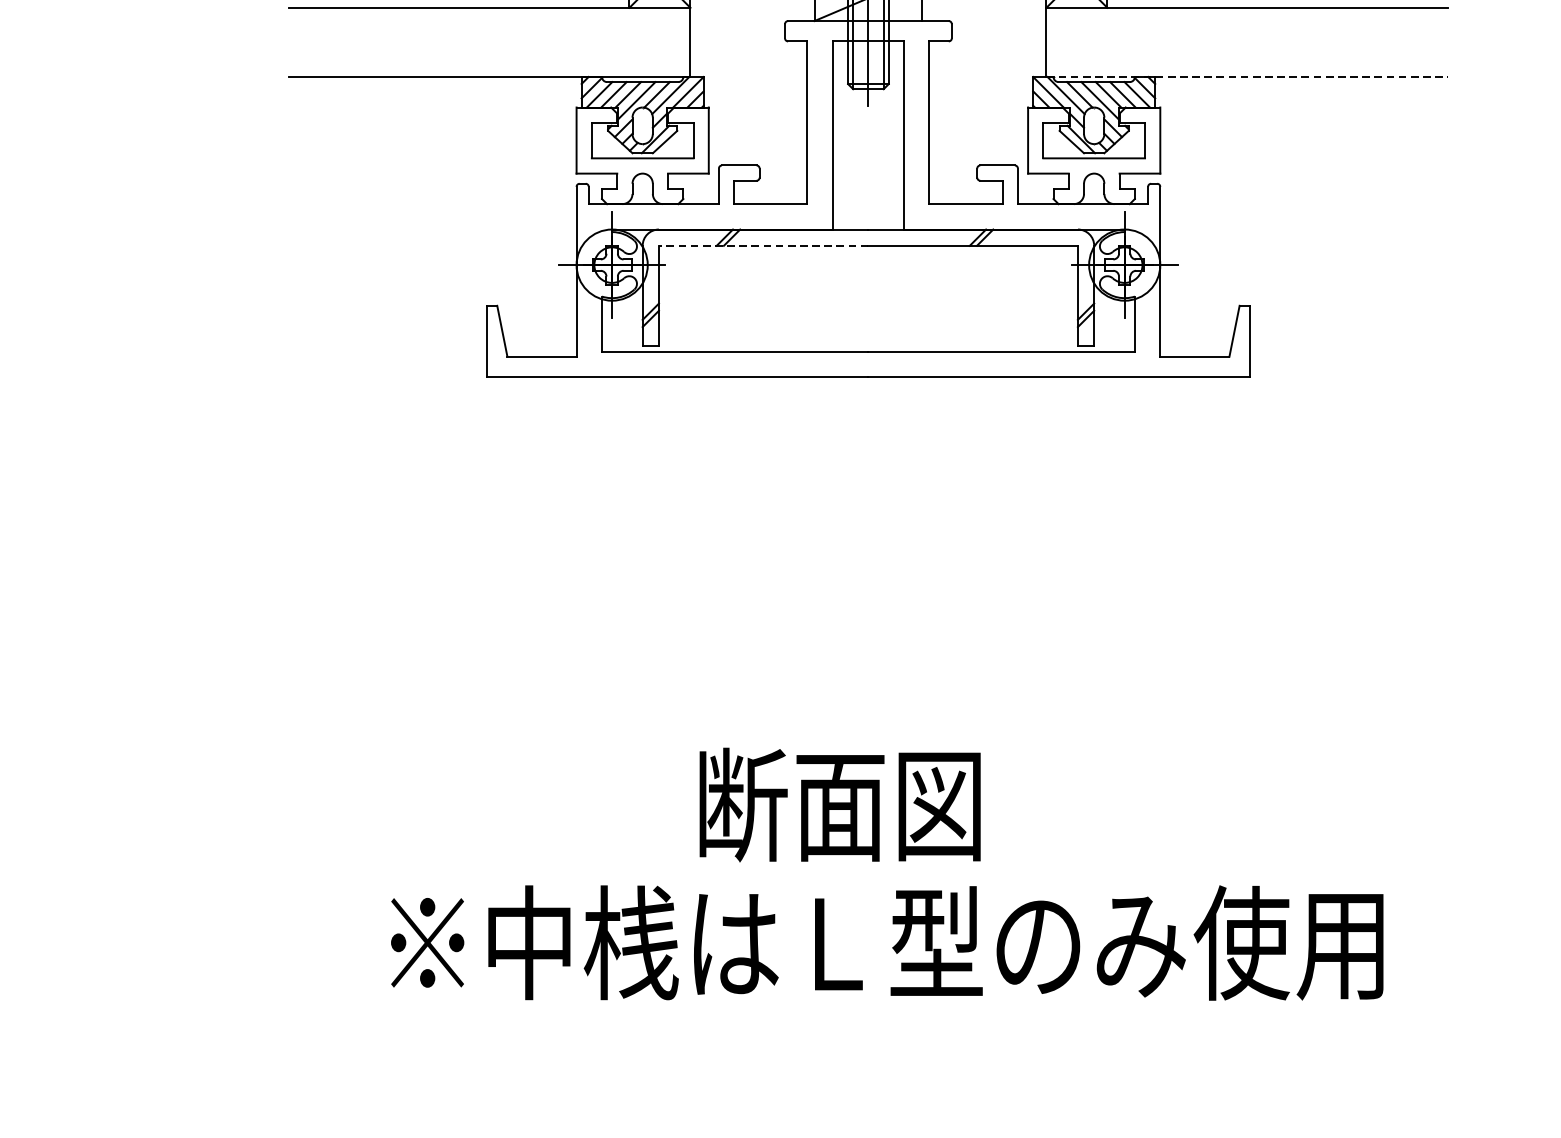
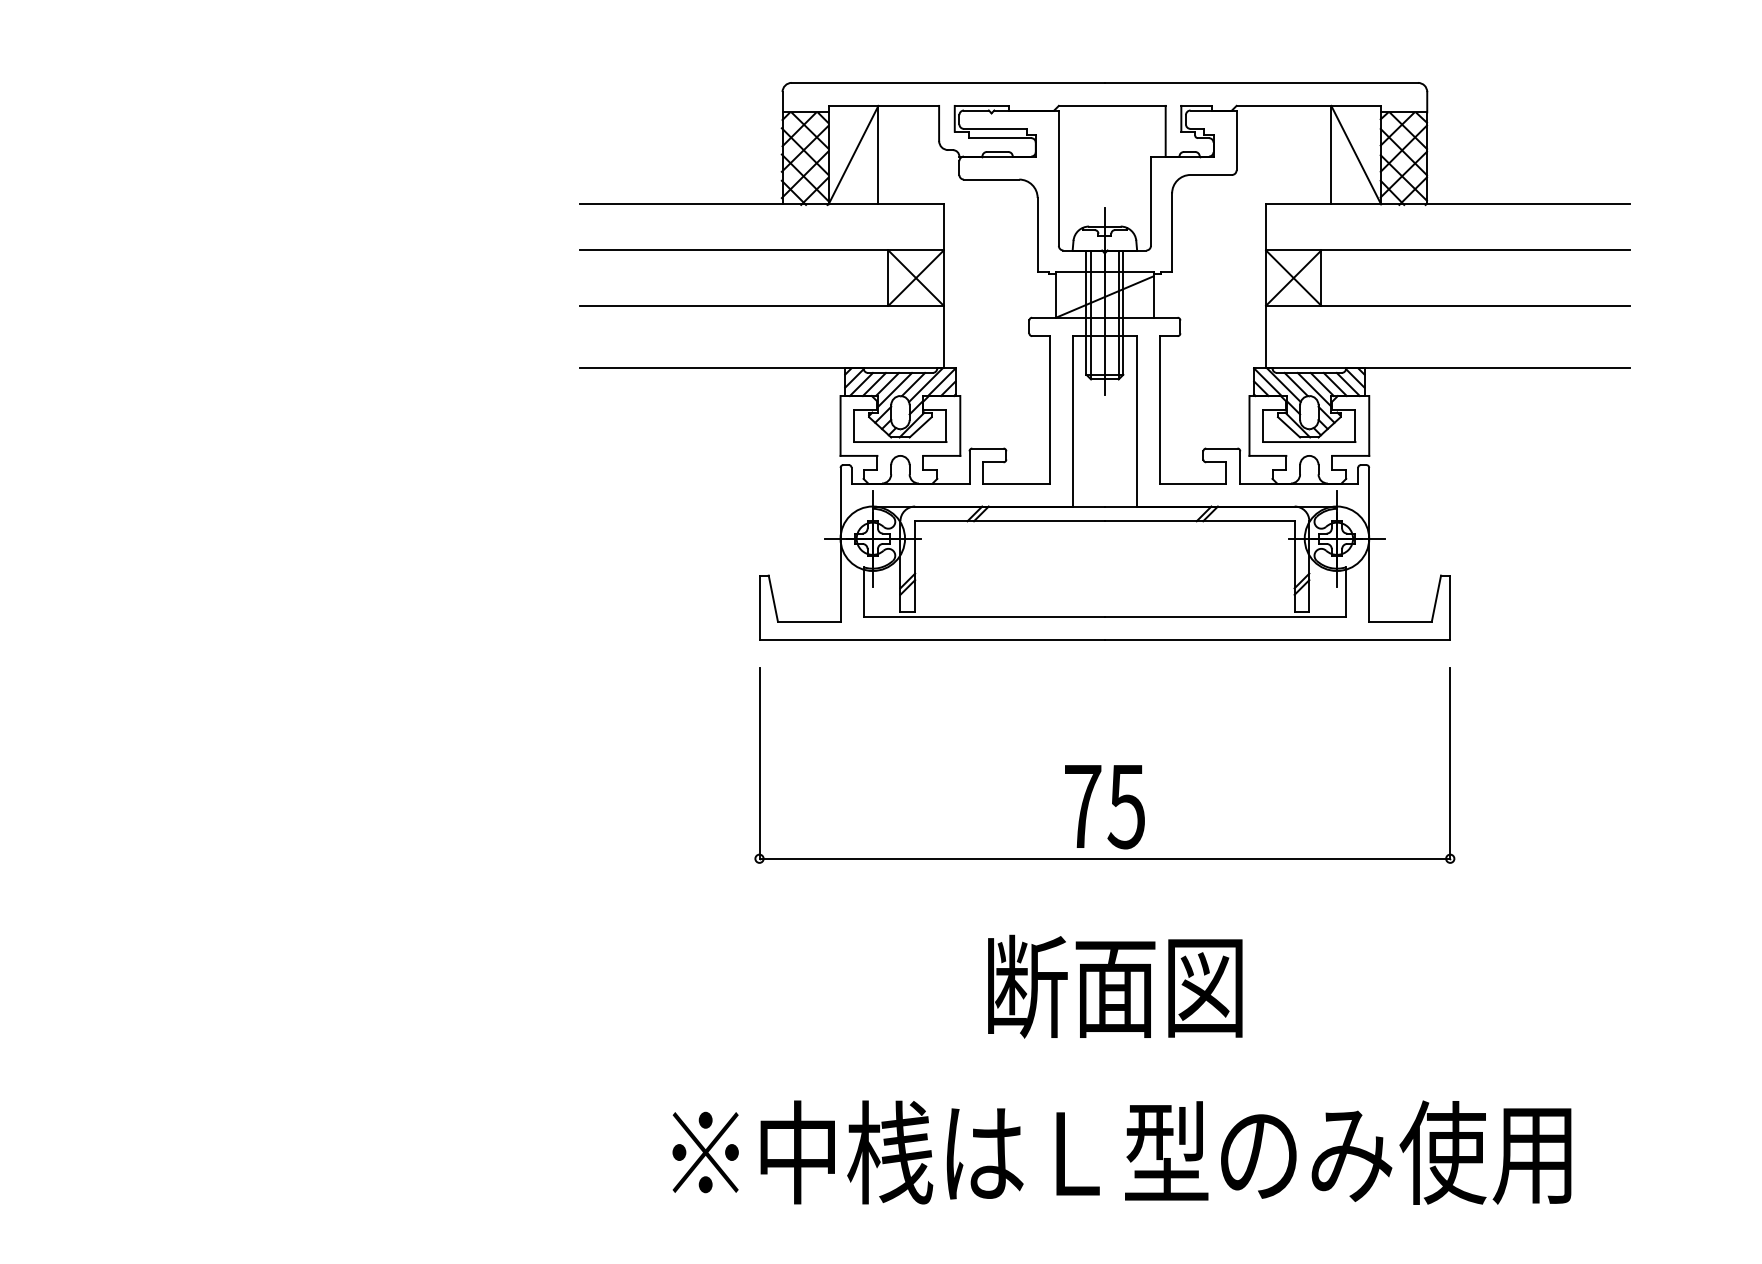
line: (1247, 77) -> (1448, 368), dashed -> solid
line: (764, 246) -> (1010, 521), dashed -> solid
part: (868, 515) -> (1104, 765), added
text: (840, 804) -> (1115, 986), moved

